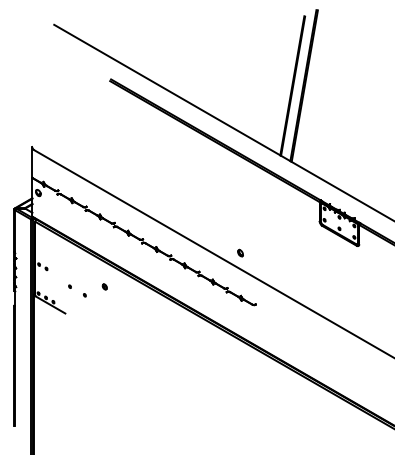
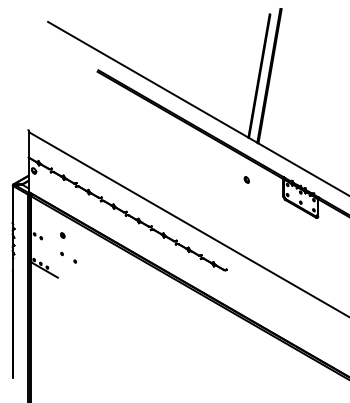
part: (240, 252) -> (246, 179), moved
part: (104, 286) -> (62, 235), moved

